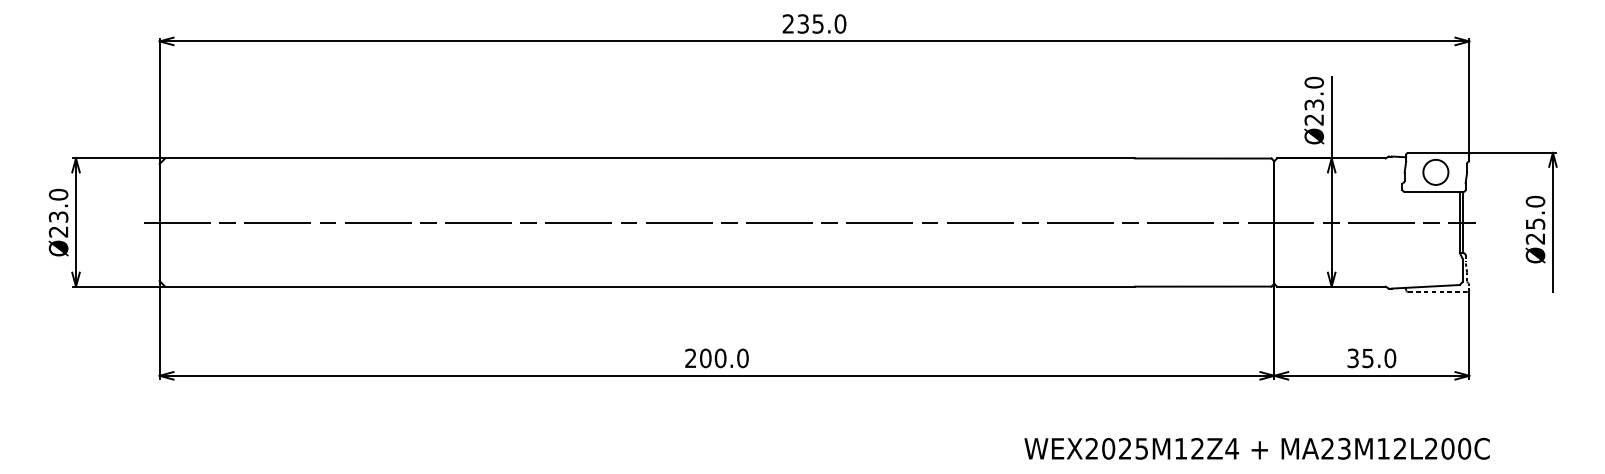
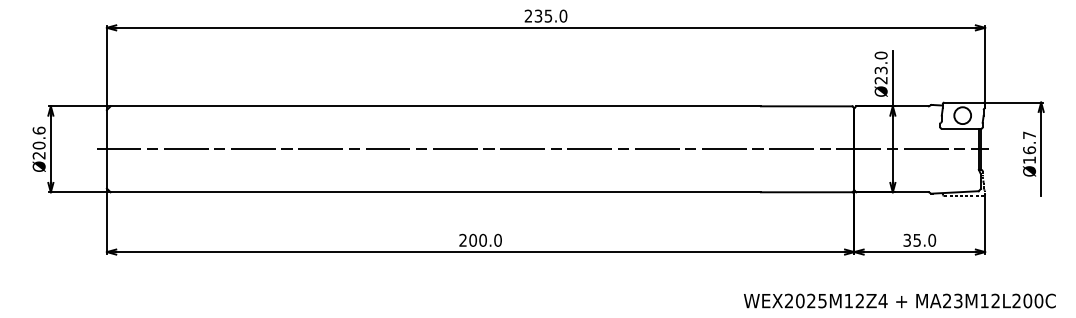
text: (57, 204) -> (38, 137), Ø23.0 -> Ø20.6
text: (1535, 219) -> (1029, 147), Ø25.0 -> Ø16.7
text: (1256, 448) -> (899, 300), moved

